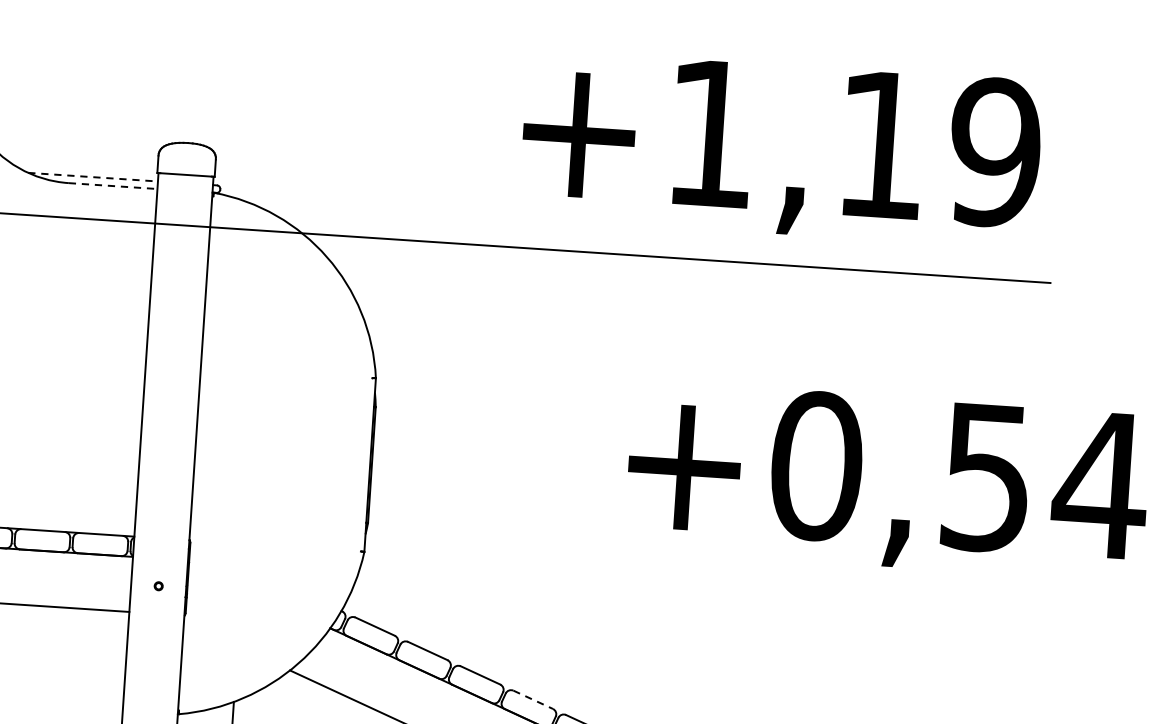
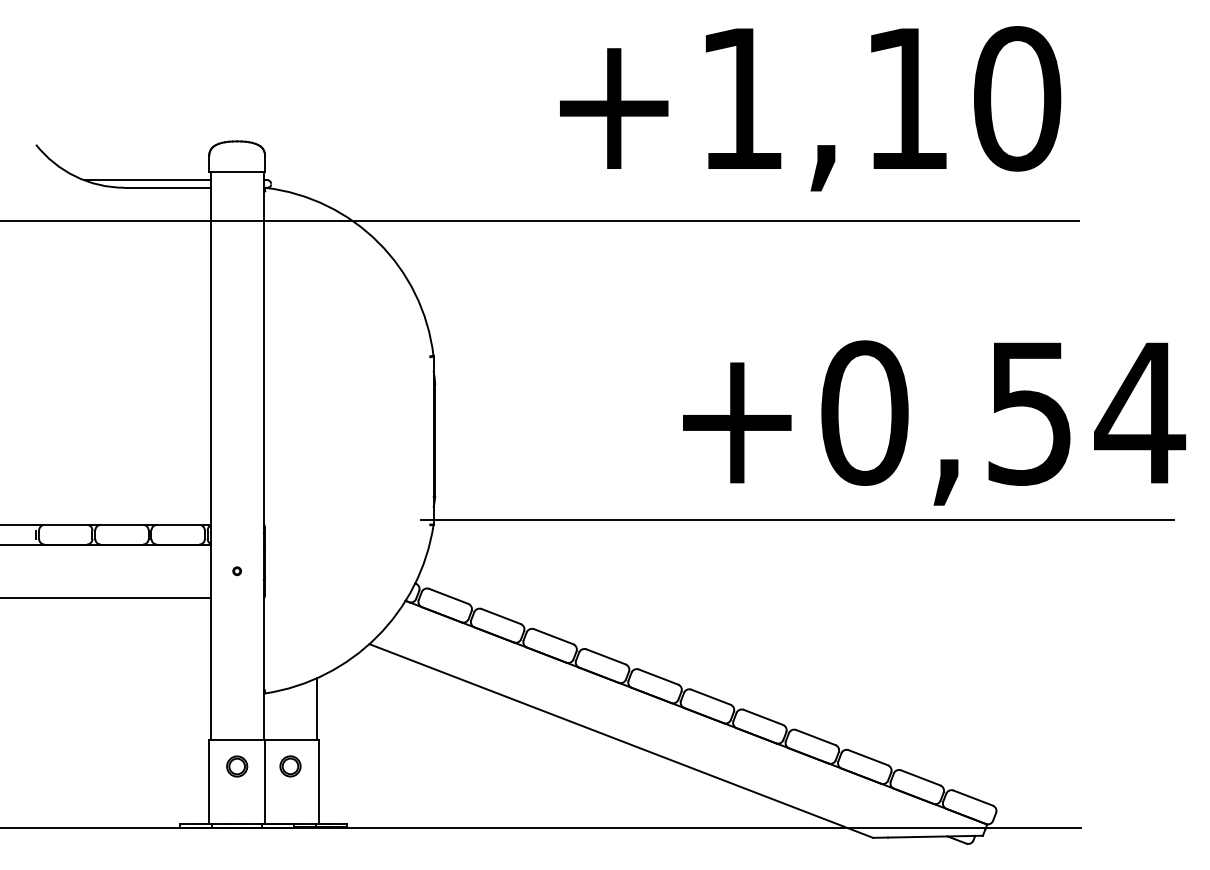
text: (995, 152) -> (1017, 98), +1,19 -> +1,10
line: (93, 177) -> (147, 180), dashed -> solid
line: (113, 185) -> (167, 187), dashed -> solid
line: (738, 571) -> (796, 519), added
line: (533, 700) -> (606, 657), dashed -> solid

